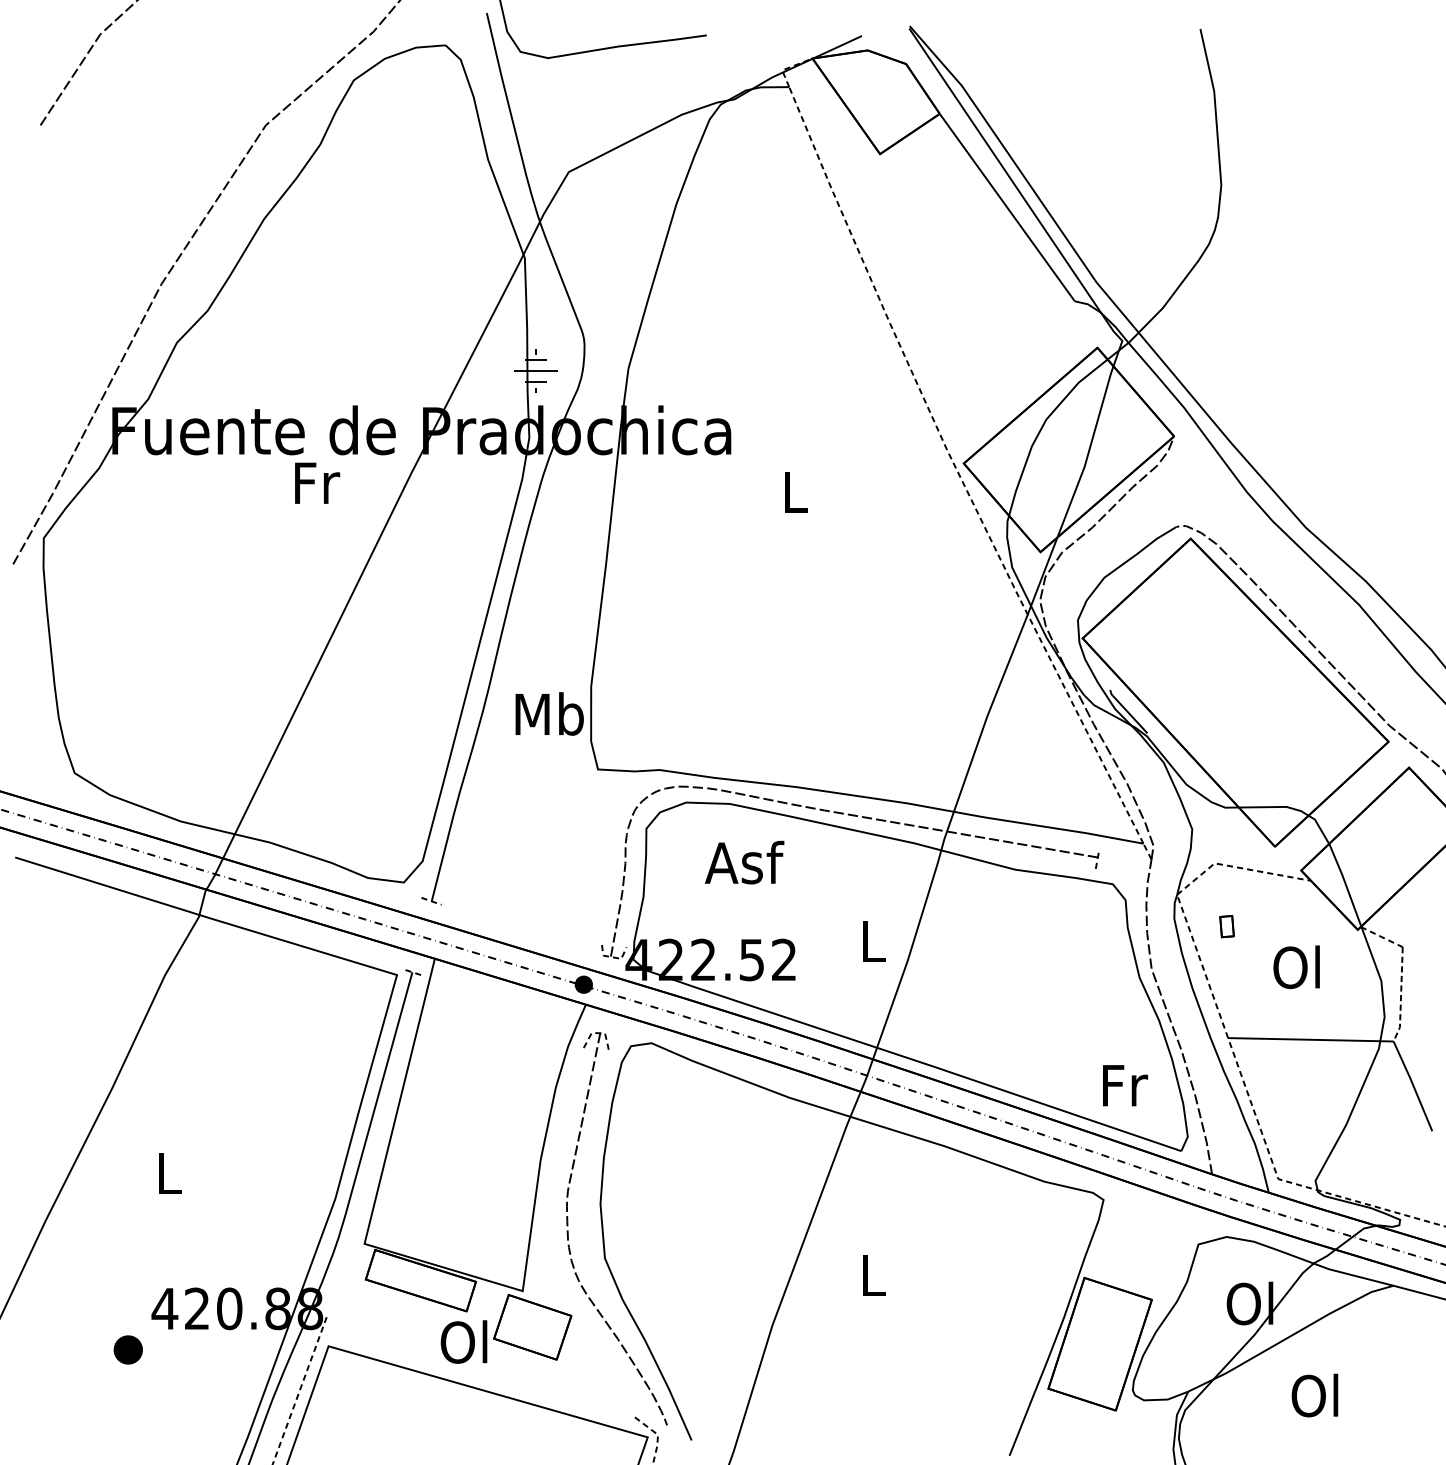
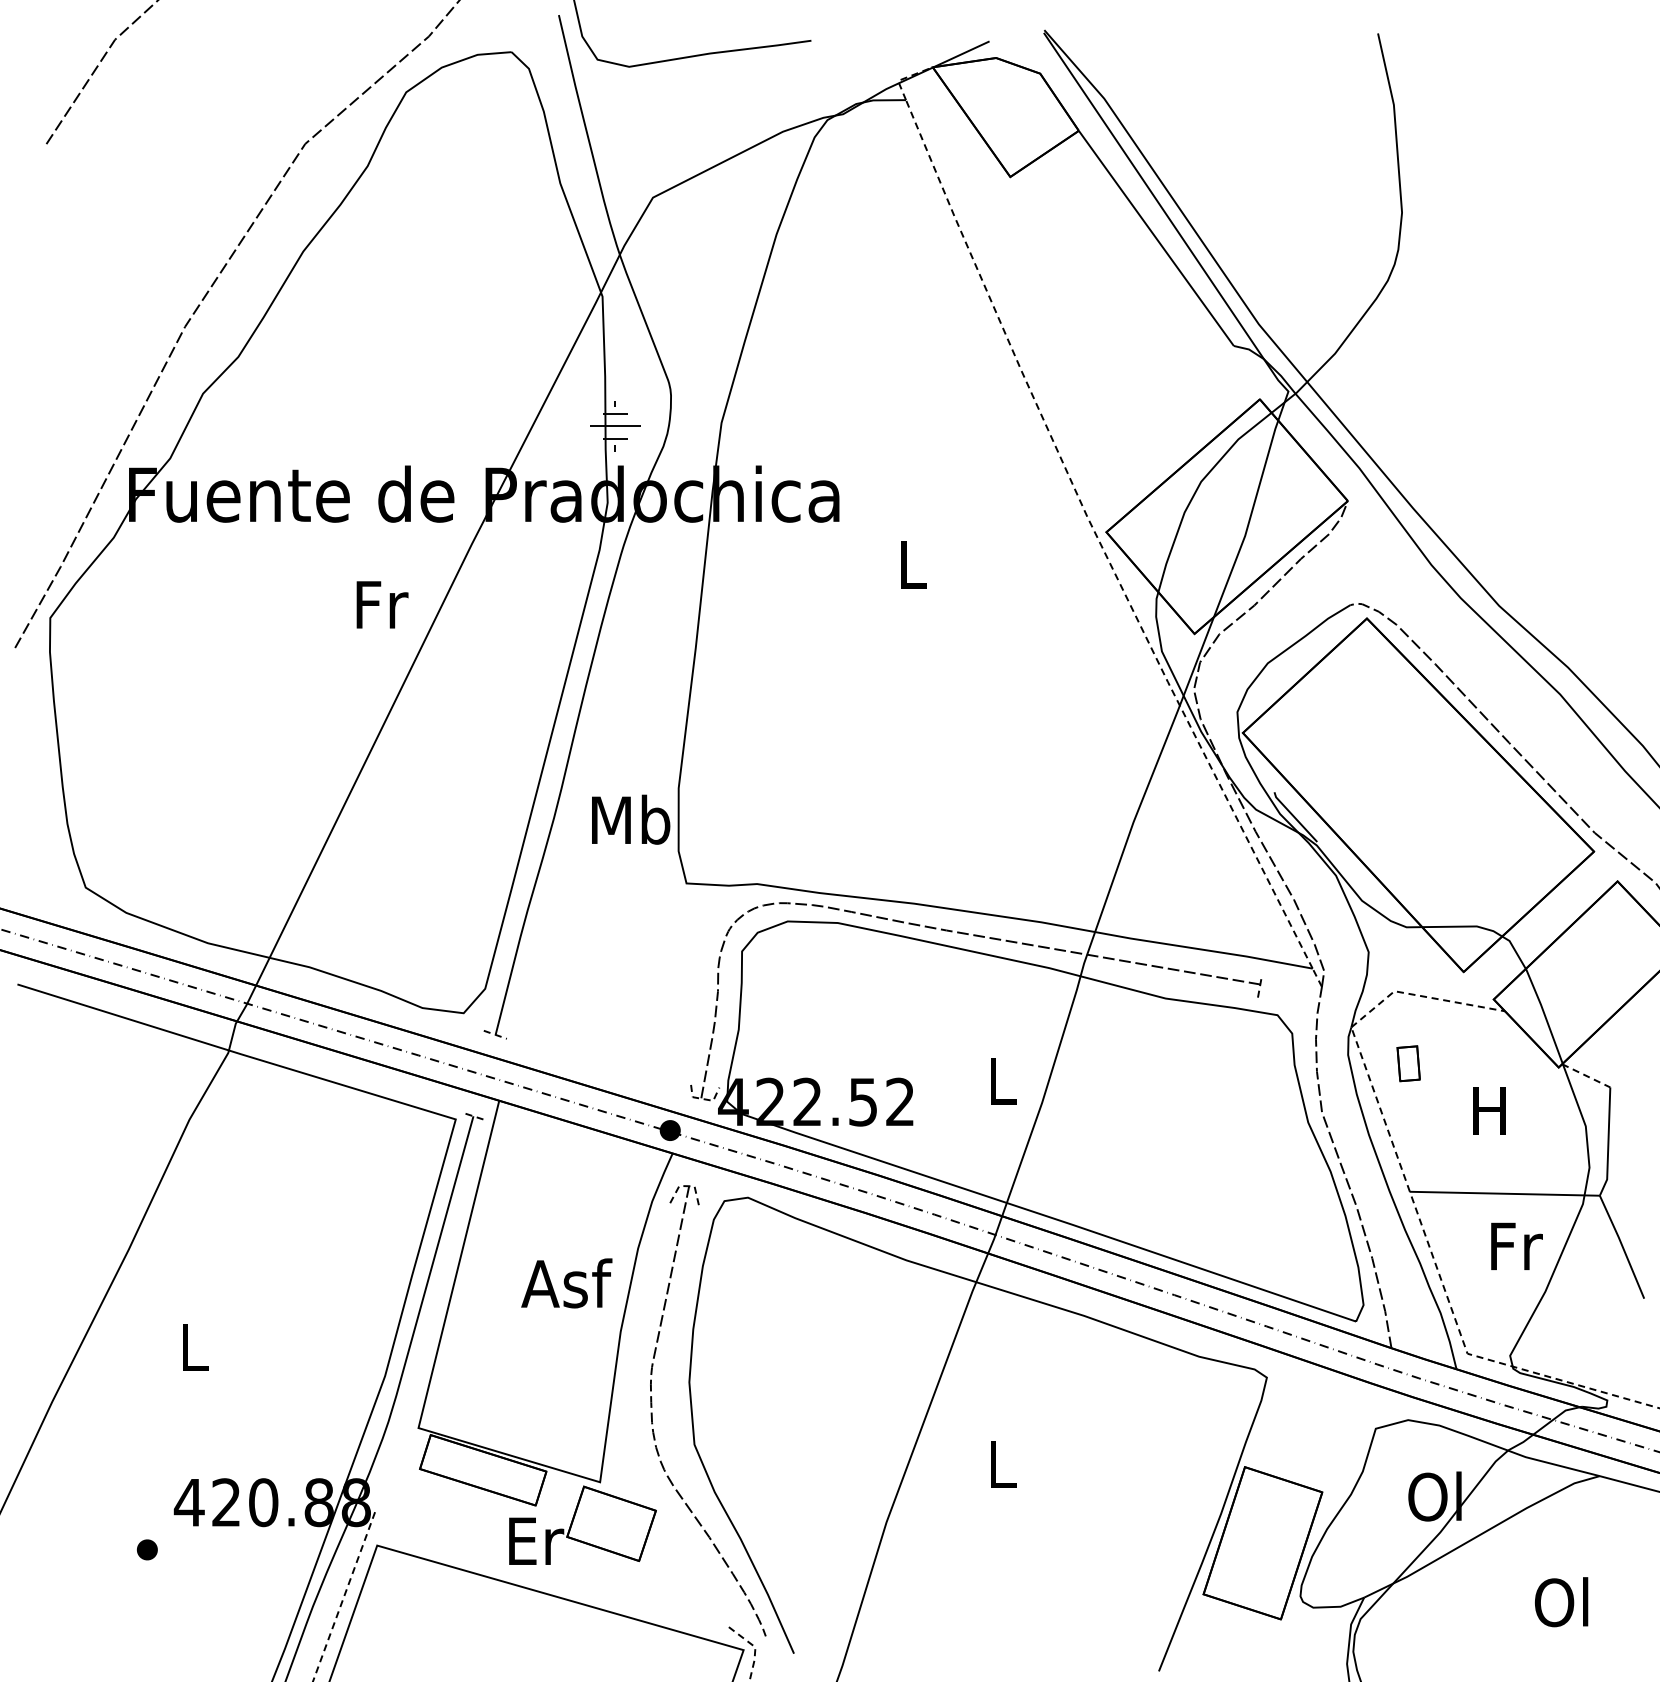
text: (317, 482) -> (382, 604), moved
text: (744, 862) -> (566, 1283), moved
part: (1226, 926) -> (1408, 1063), size x1.43
text: (1296, 967) -> (1488, 1110), Ol -> H
line: (1401, 995) -> (1608, 1142), dashed -> solid
text: (1125, 1084) -> (1516, 1245), moved
text: (466, 1341) -> (535, 1540), Ol -> Er
part: (128, 1349) -> (147, 1549), size x0.62
text: (1314, 1395) -> (1561, 1602), moved

